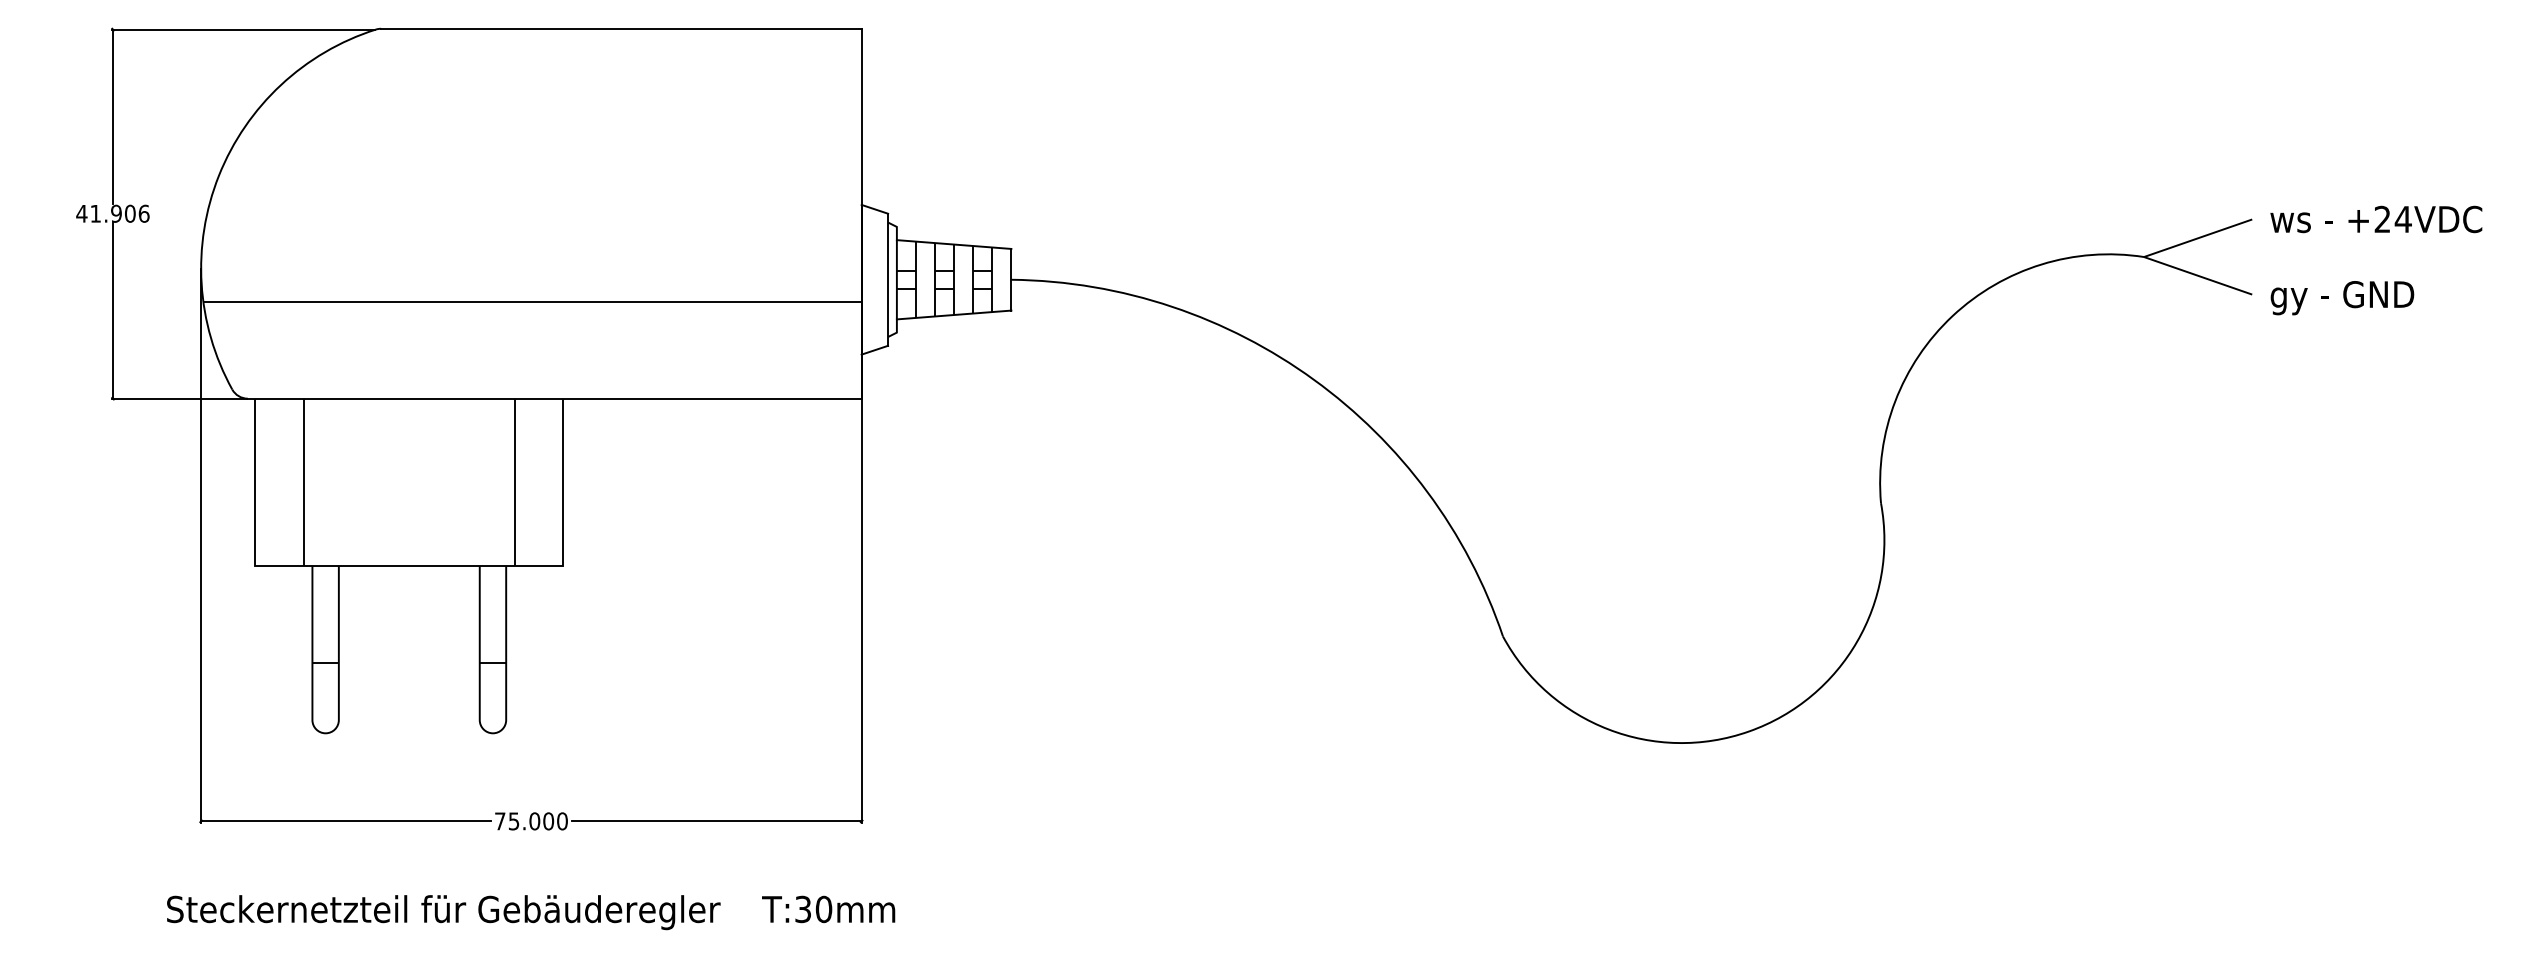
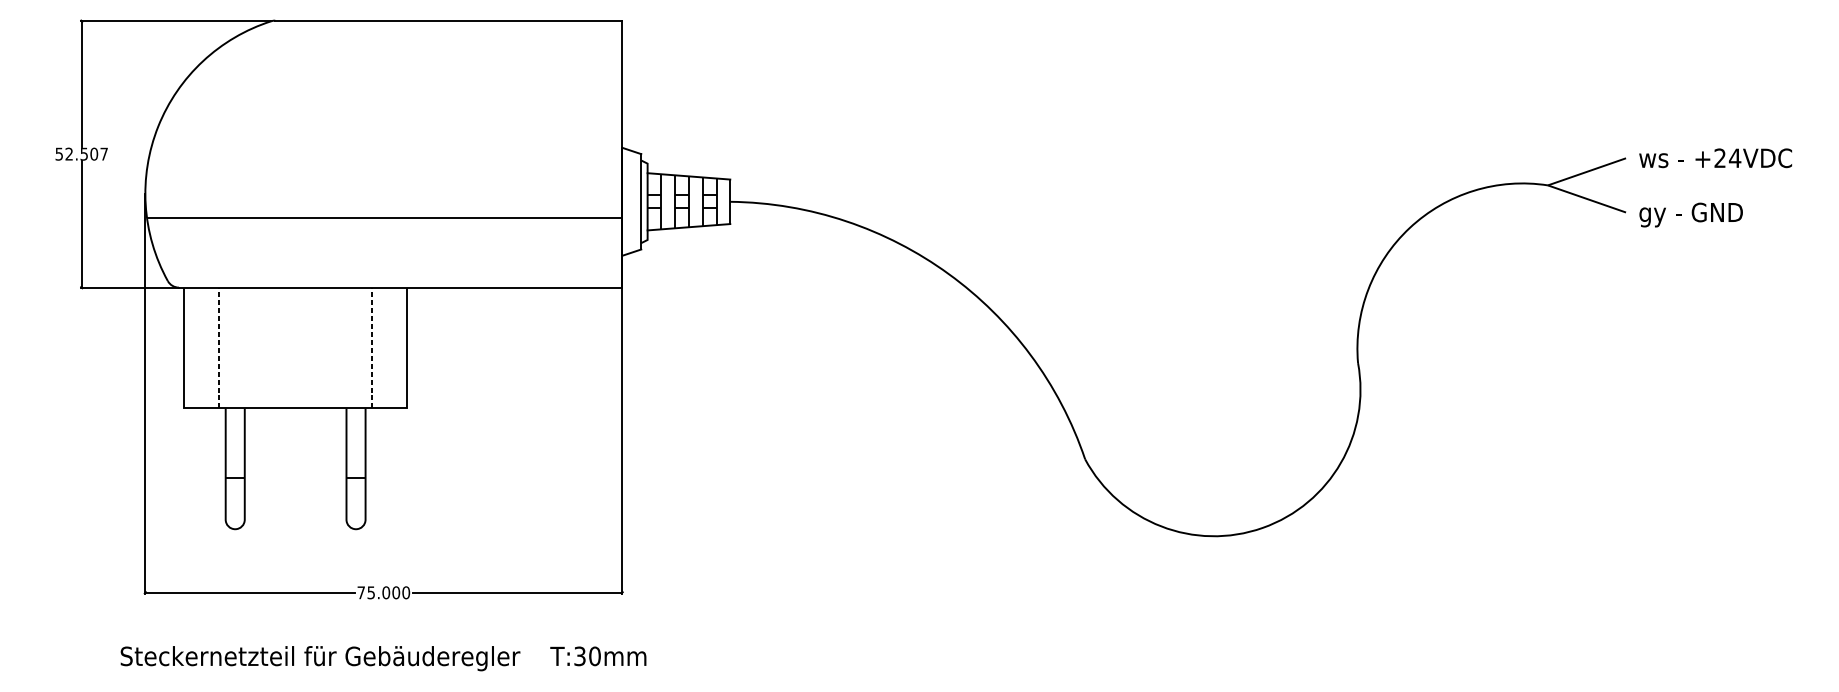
text: (112, 213) -> (81, 153), 41.906 -> 52.507
line: (303, 482) -> (219, 348), solid -> dashed
line: (514, 482) -> (371, 348), solid -> dashed

